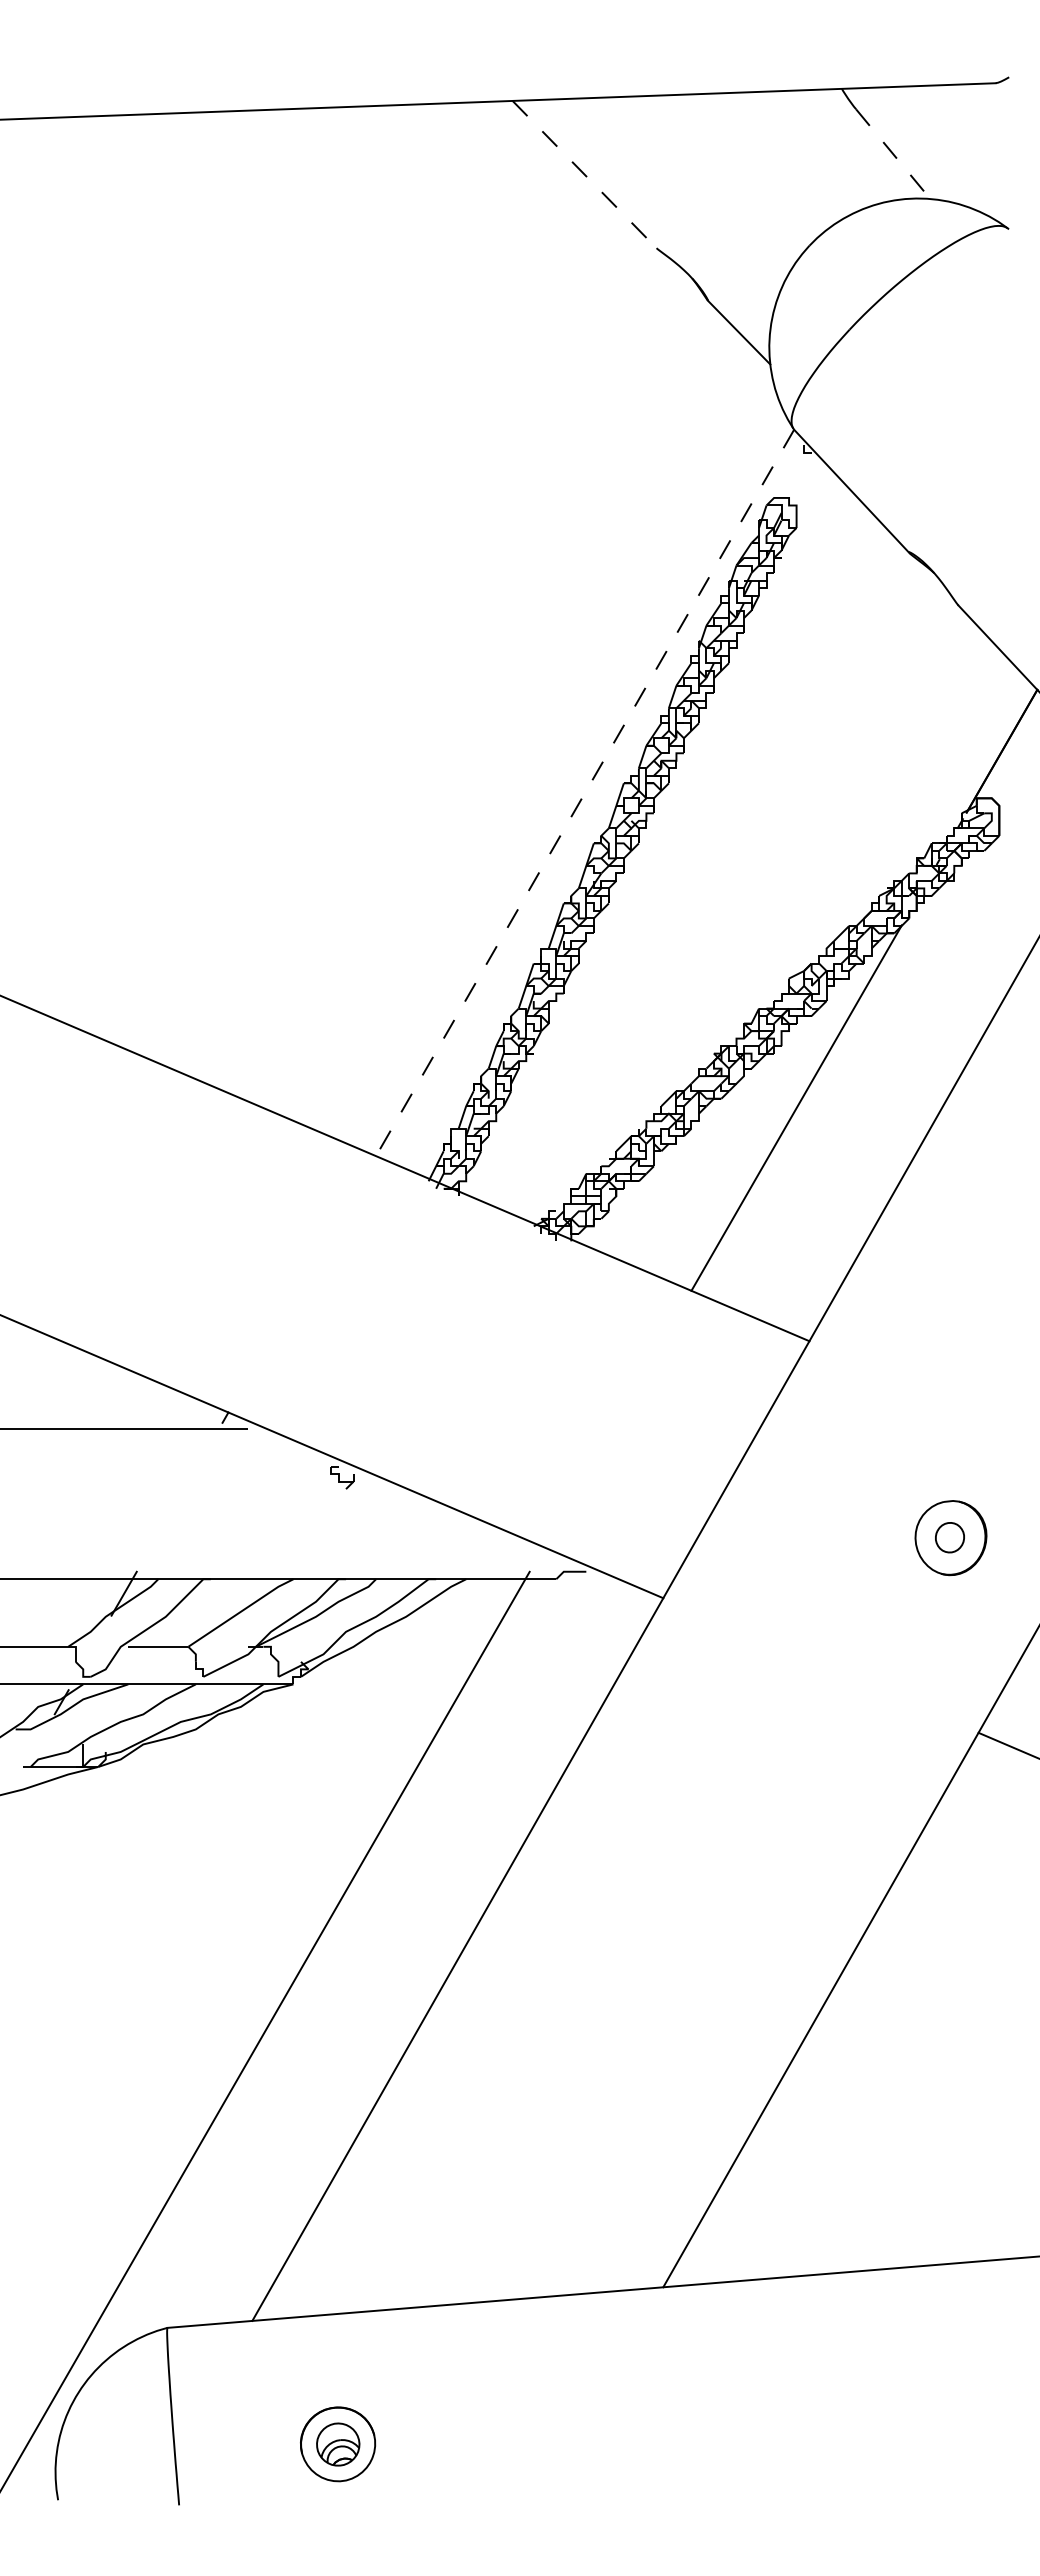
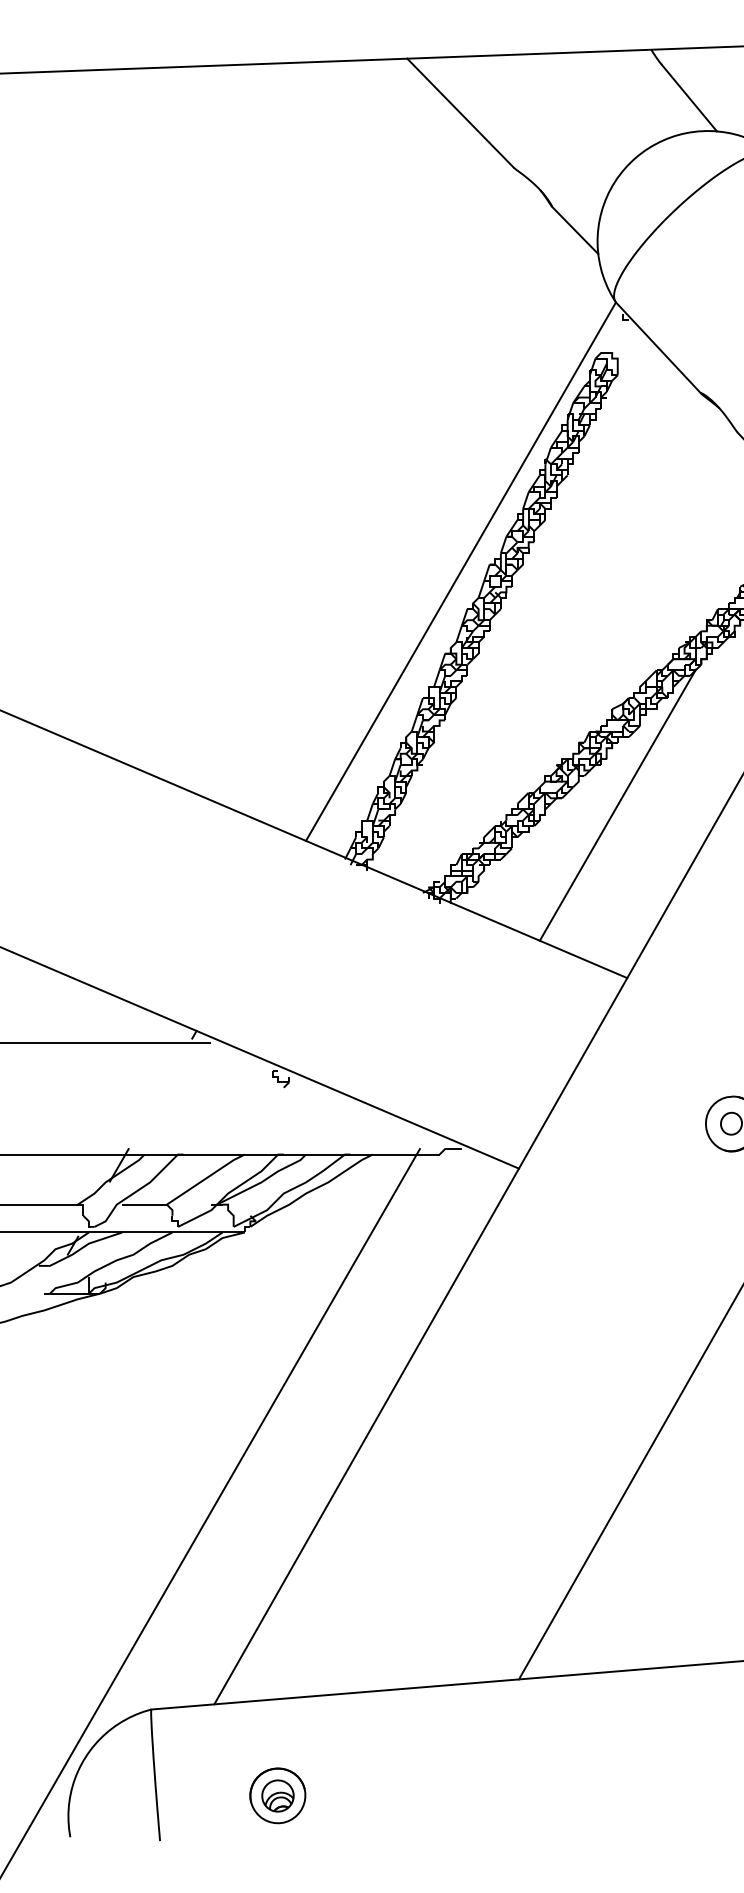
line: (893, 154) -> (689, 98), dashed -> solid
line: (584, 174) -> (460, 113), dashed -> solid
line: (584, 793) -> (460, 572), dashed -> solid

